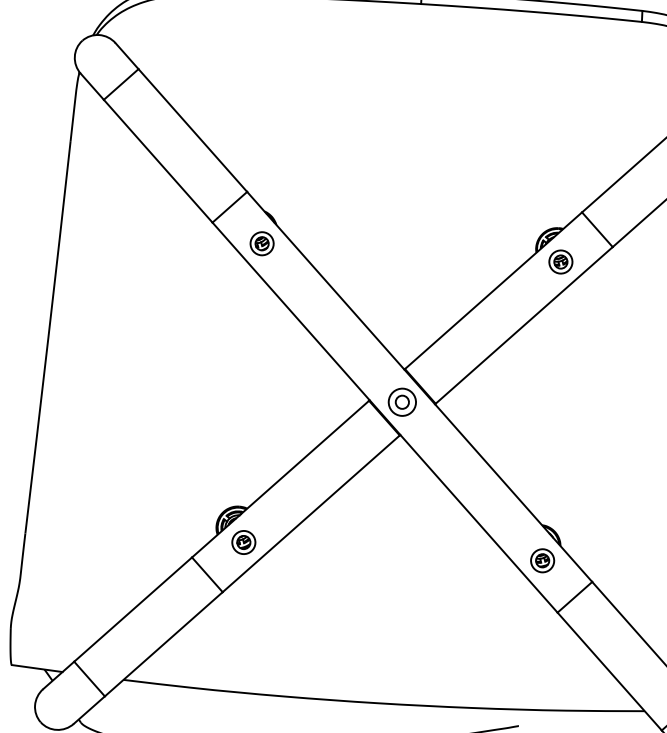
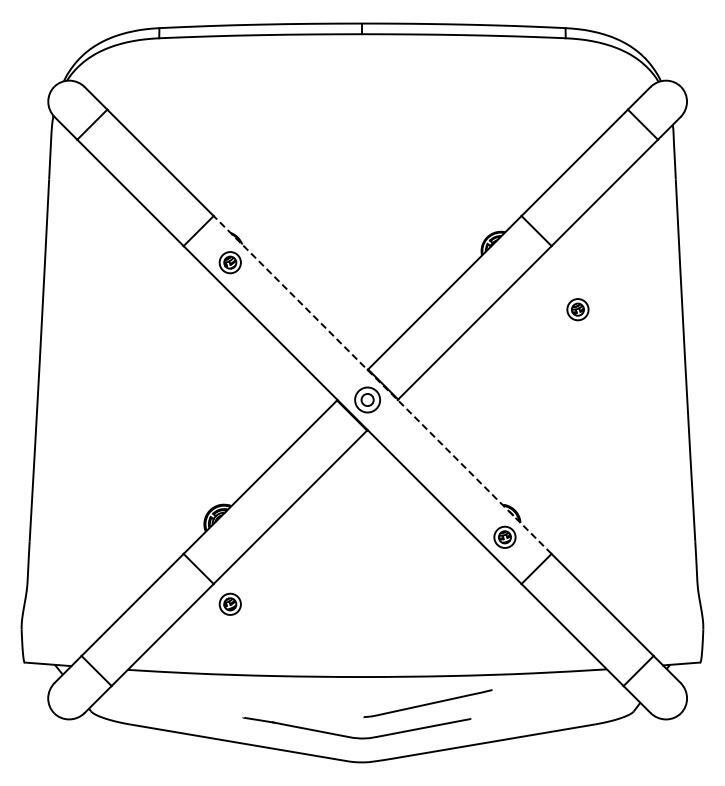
part: (560, 261) -> (577, 309), moved
line: (419, 387) -> (382, 385), solid -> dashed
part: (243, 541) -> (229, 603), moved

